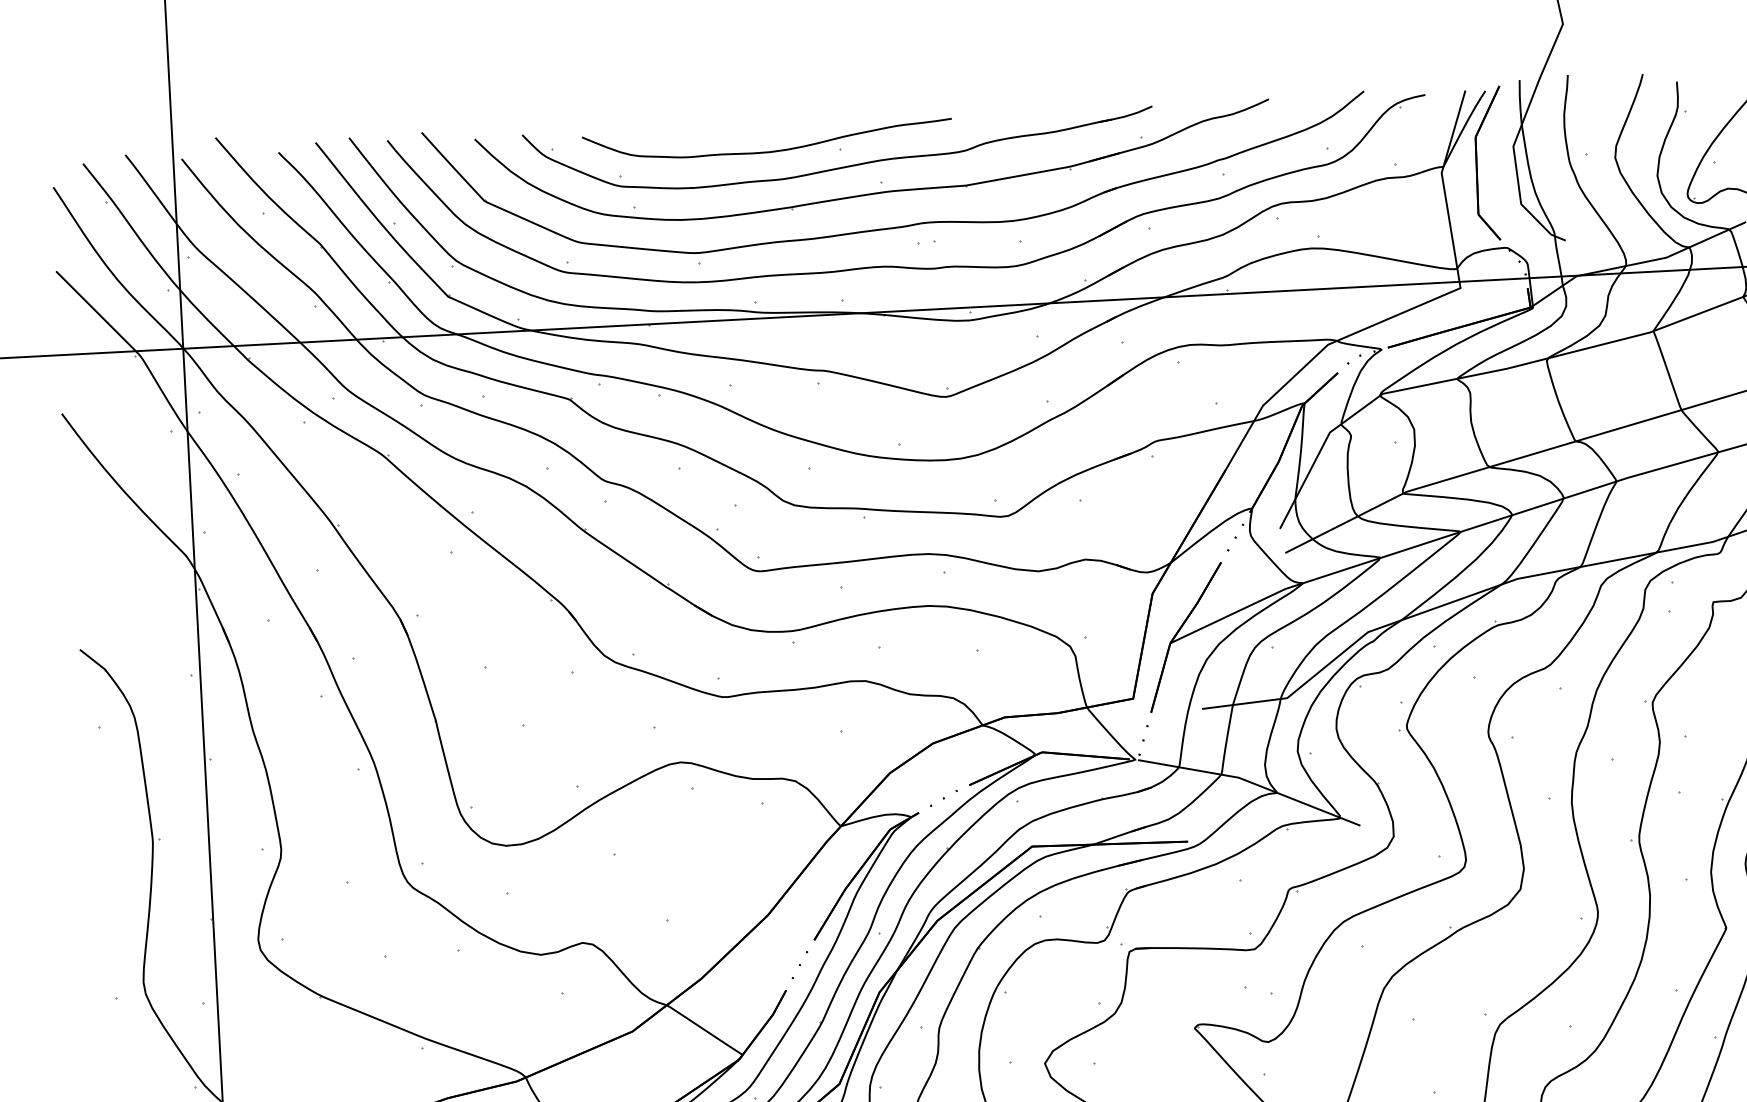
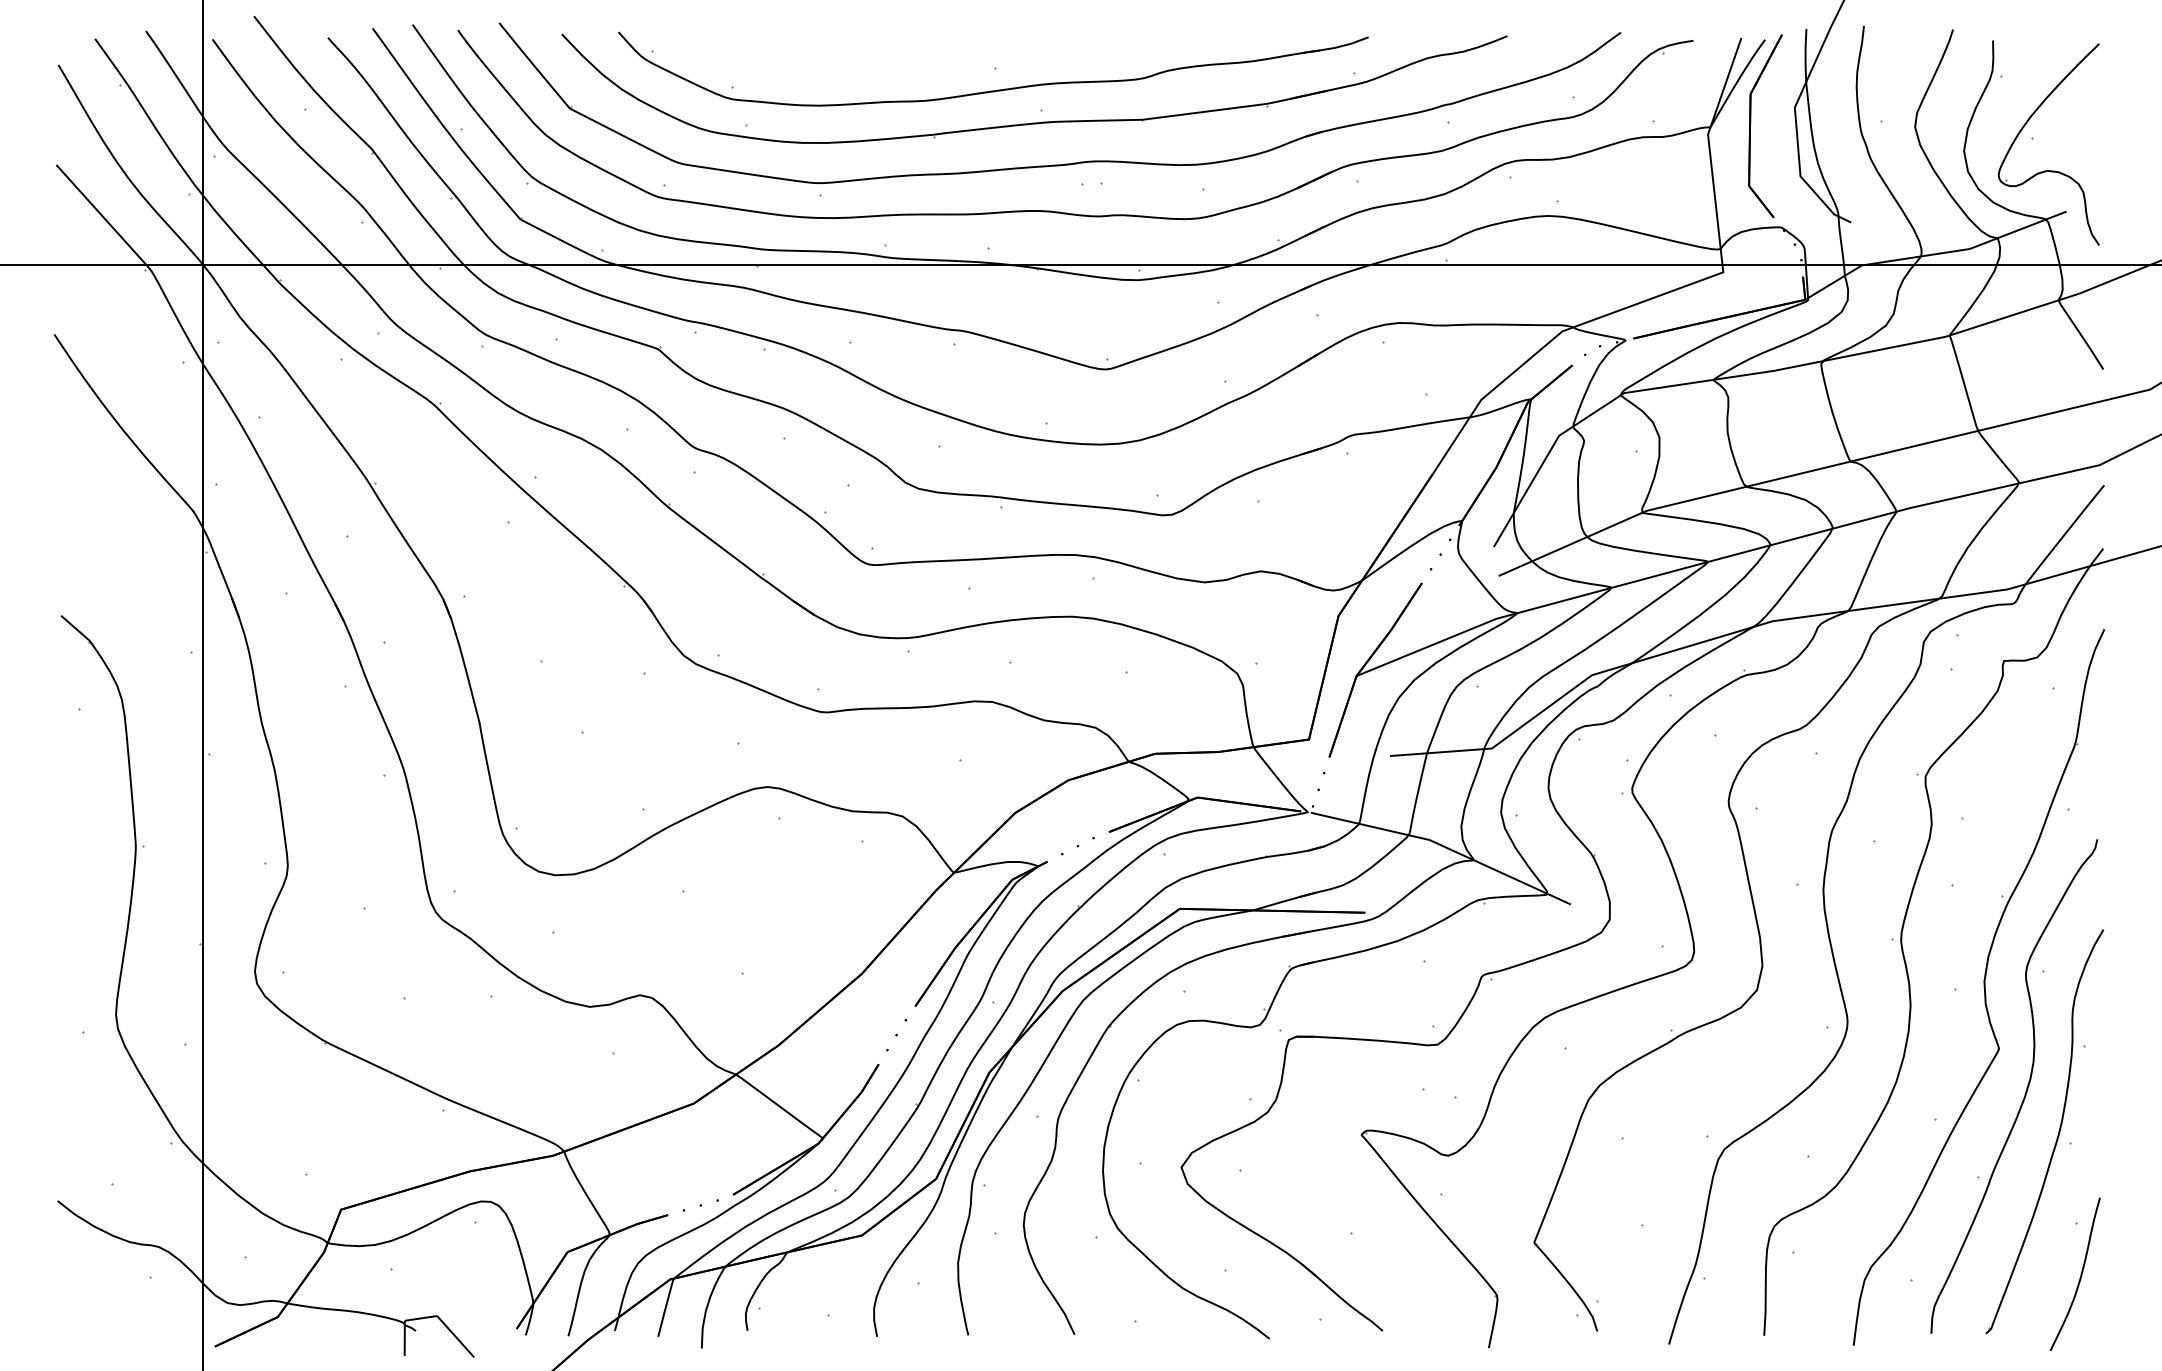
curve: (770, 150) -> (912, 66), removed

